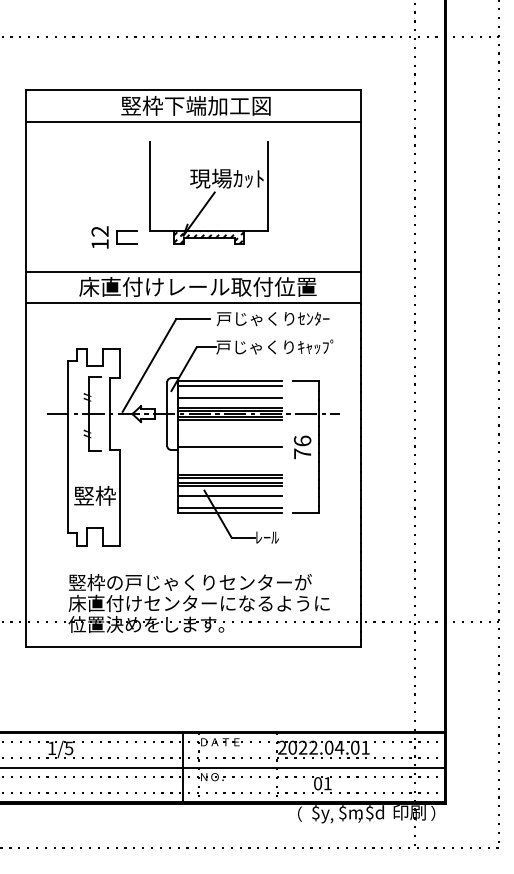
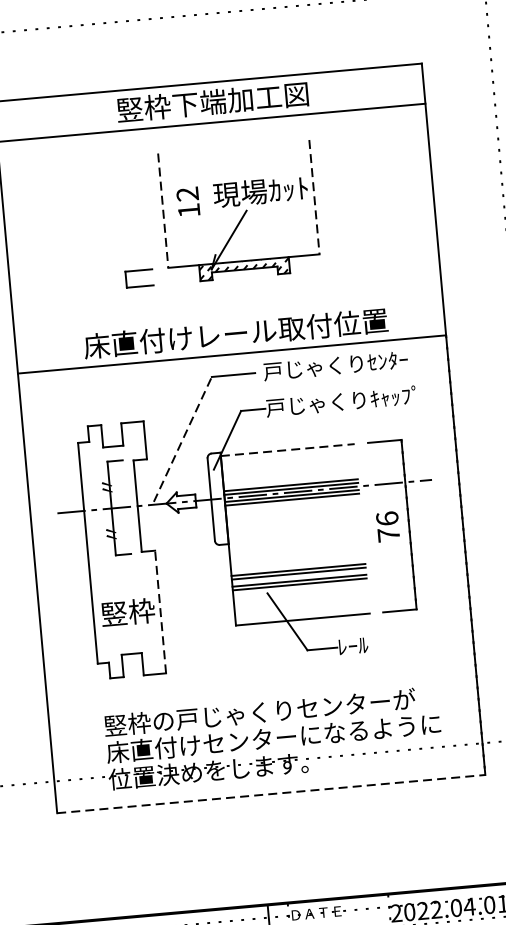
line: (150, 186) -> (163, 210), solid -> dashed
line: (268, 186) -> (314, 196), solid -> dashed
text: (99, 237) -> (187, 201), moved
line: (193, 271) -> (228, 314), removed
line: (149, 365) -> (182, 439), solid -> dashed
line: (230, 380) -> (288, 449), solid -> dashed
line: (229, 386) -> (287, 457), removed
line: (229, 398) -> (288, 472), removed
line: (229, 447) -> (294, 535), removed
line: (229, 496) -> (300, 597), removed
line: (120, 497) -> (160, 611), solid -> dashed
line: (229, 507) -> (301, 612), removed
line: (193, 646) -> (271, 793), solid -> dashed

